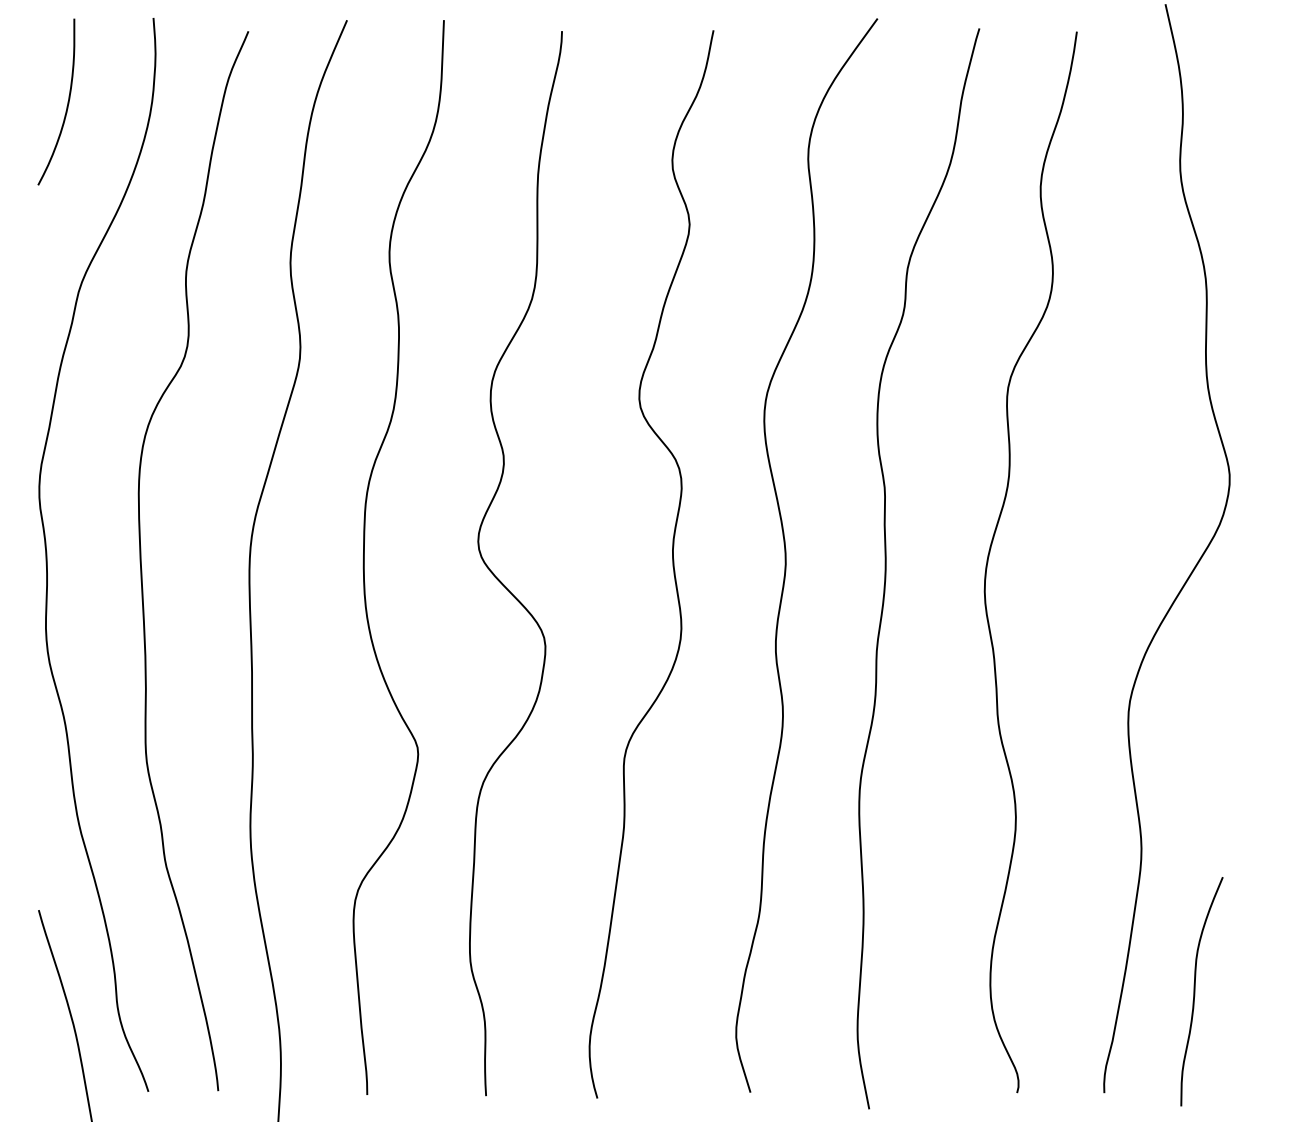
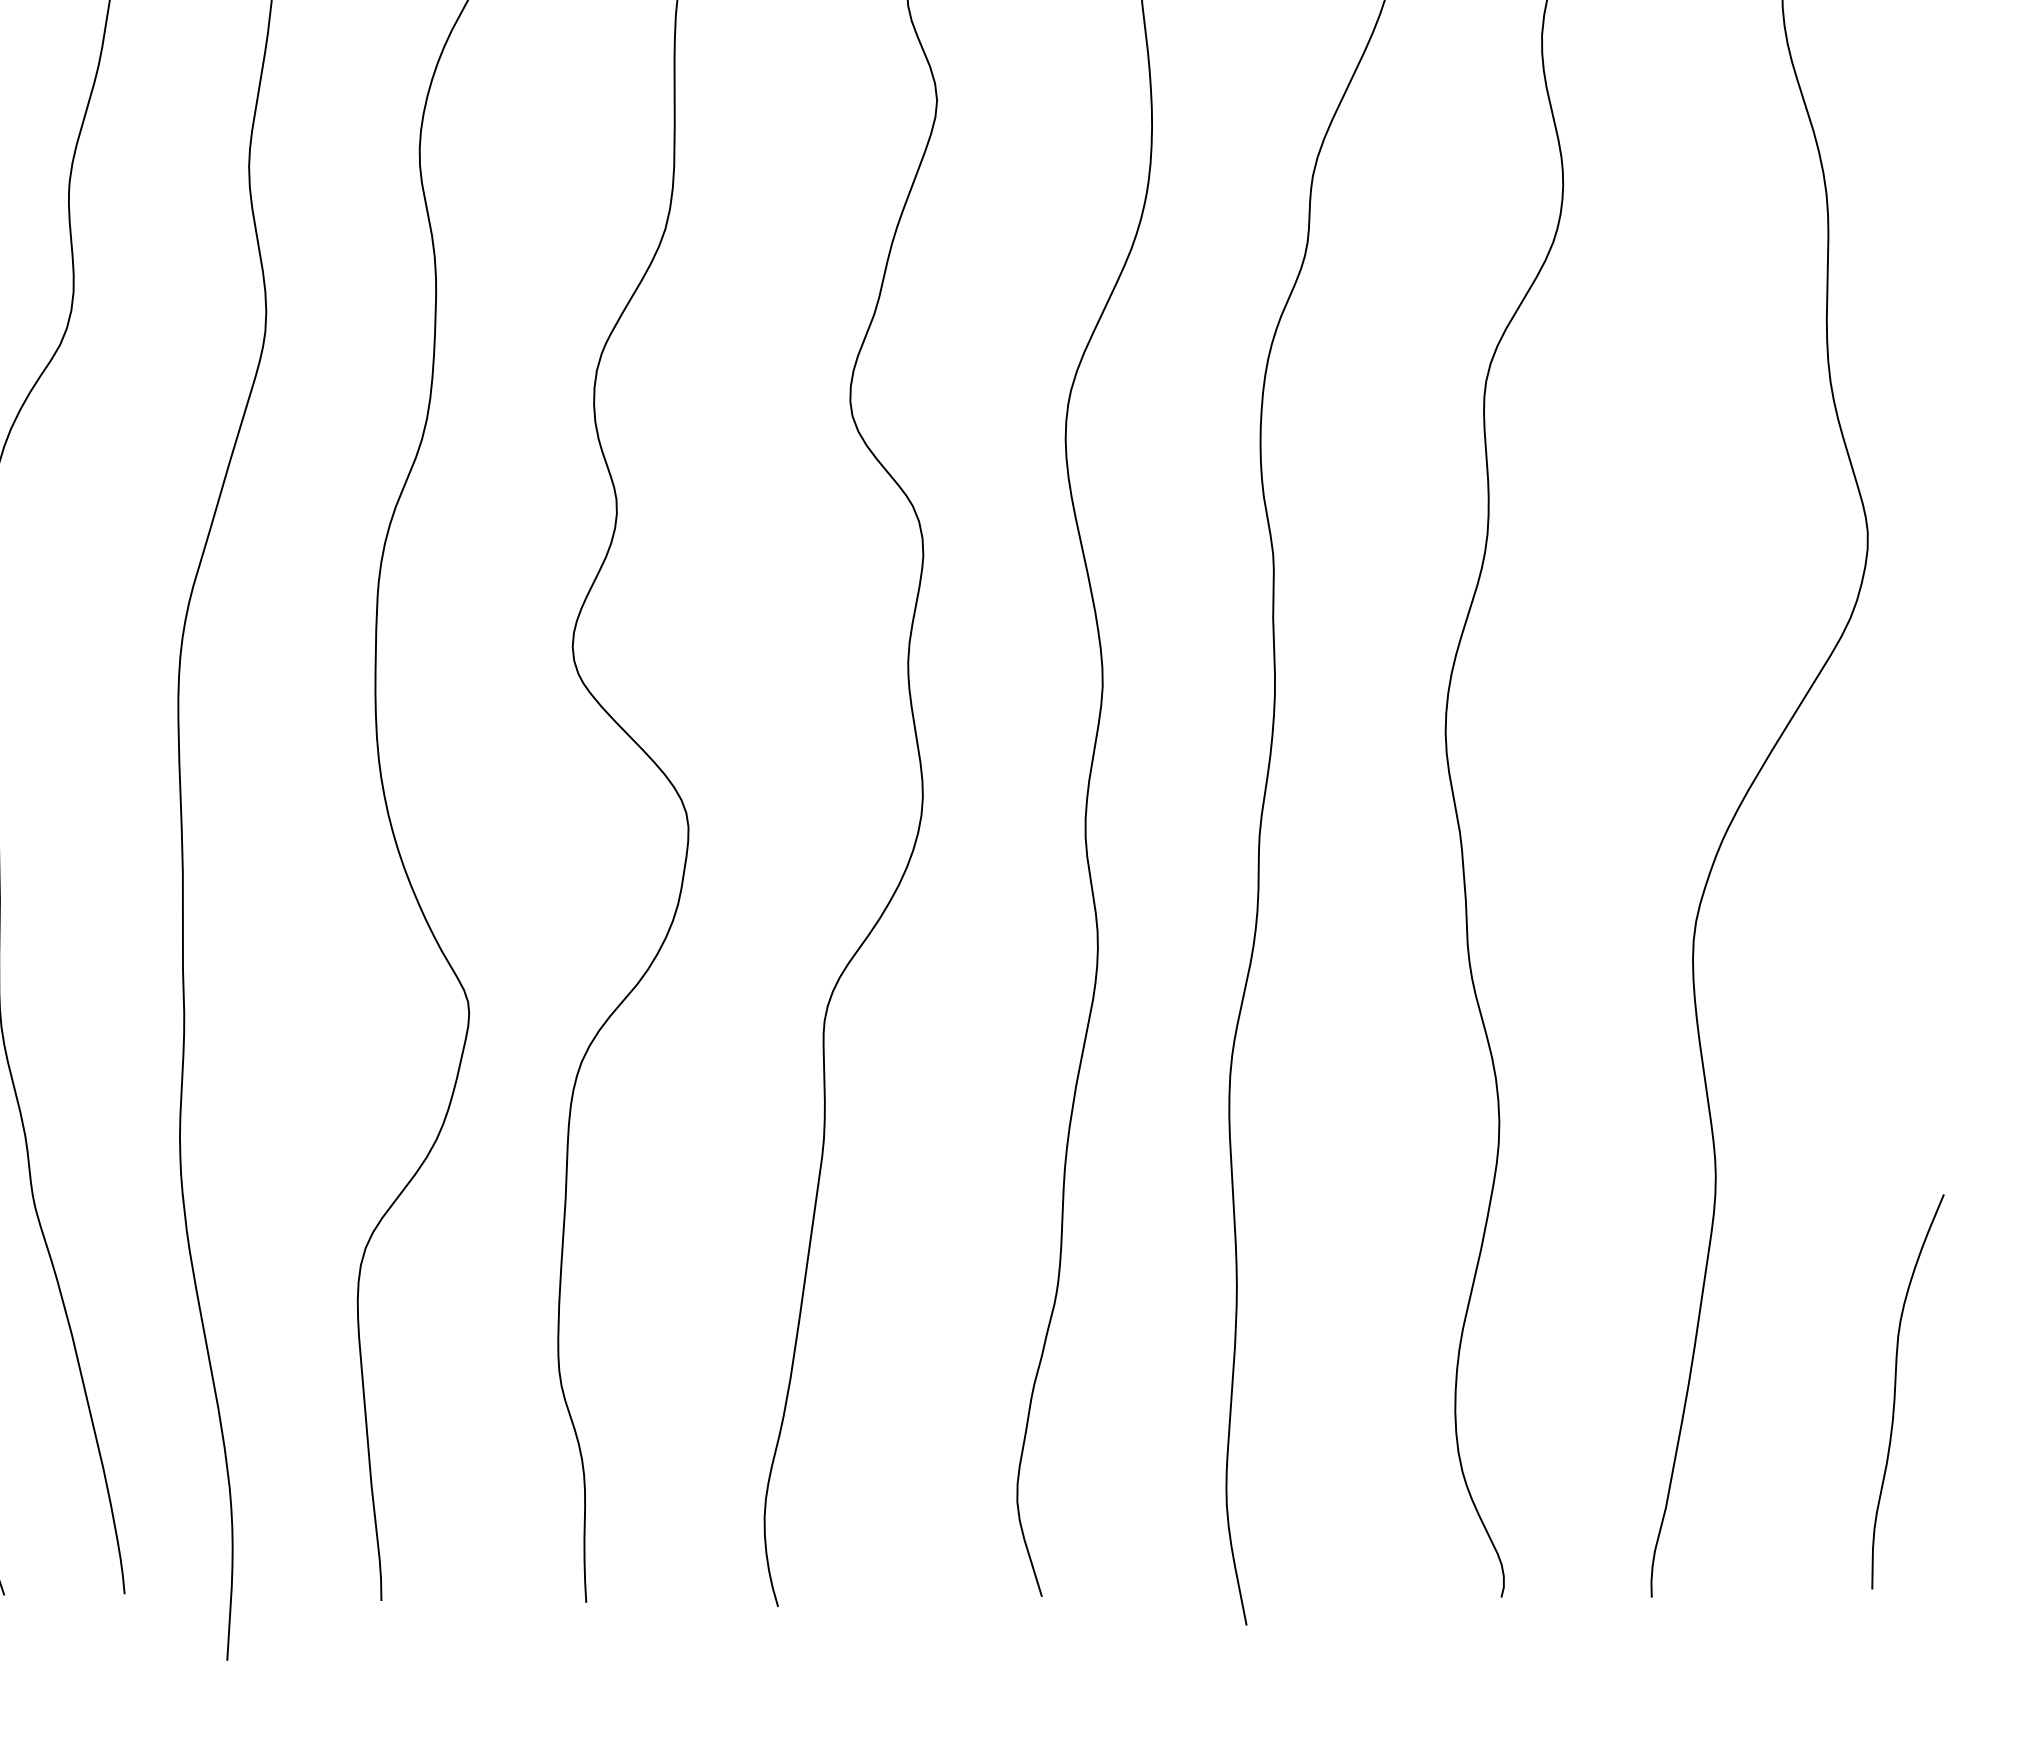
curve: (1195, 991) -> (1896, 1391), moved

